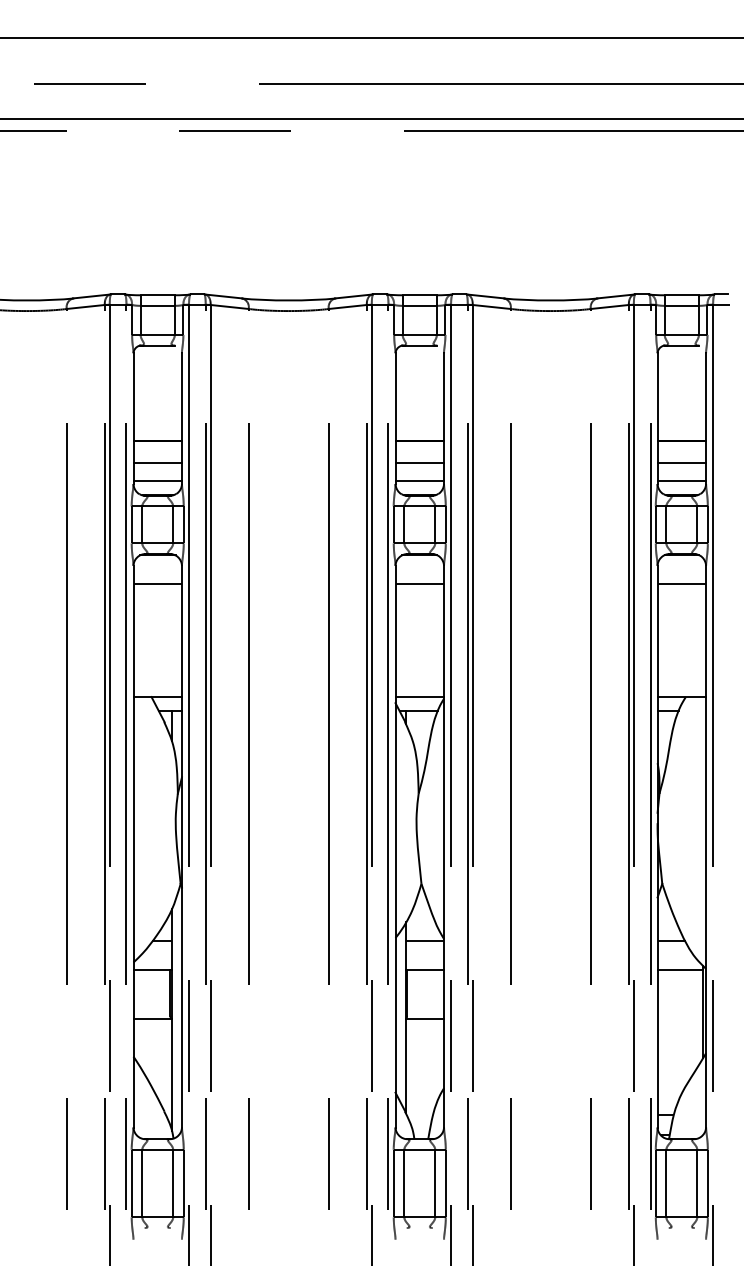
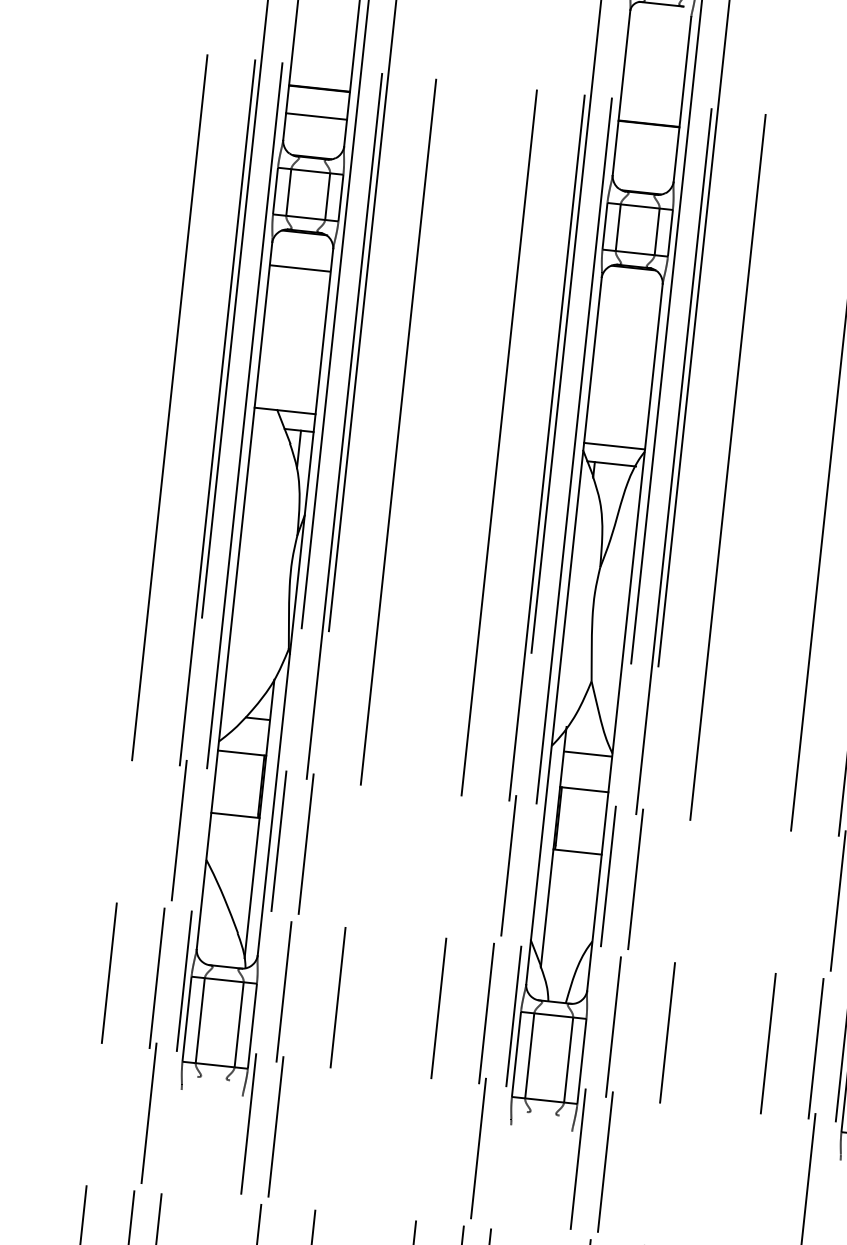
line: (419, 462) -> (645, 151), removed
line: (157, 481) -> (313, 139), removed
line: (419, 481) -> (643, 175), removed
line: (419, 583) -> (629, 303), removed

